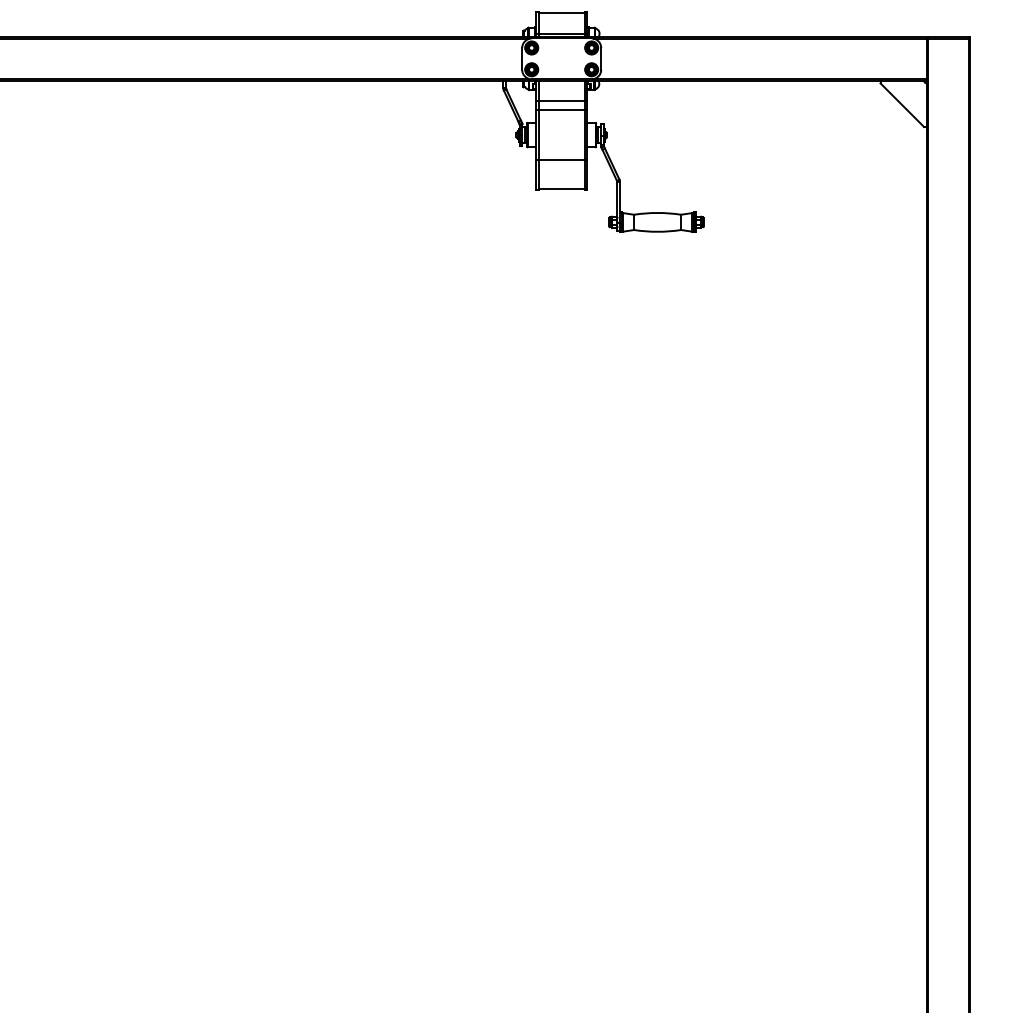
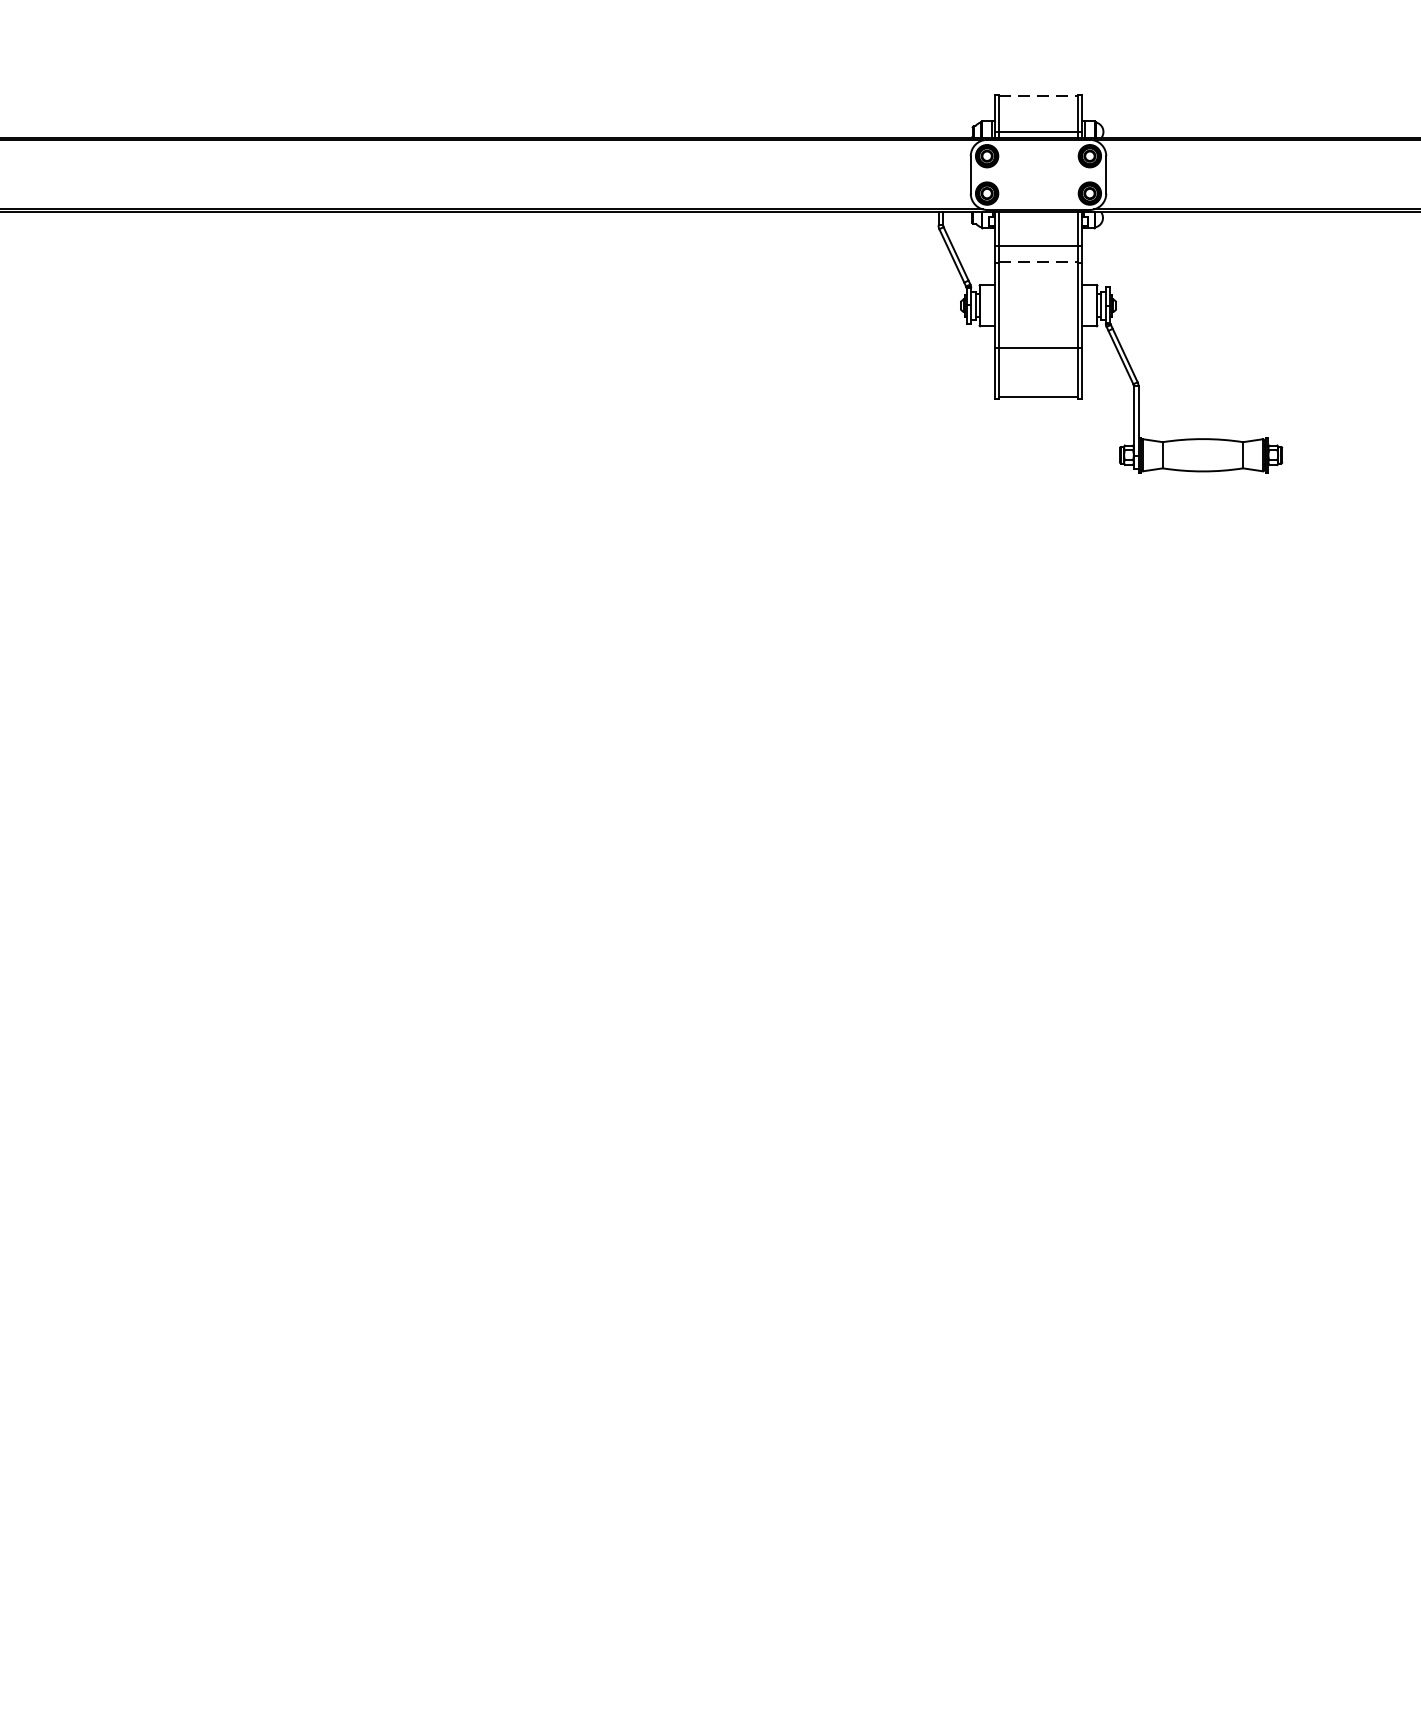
line: (561, 13) -> (1038, 97), solid -> dashed
line: (561, 109) -> (1038, 261), solid -> dashed

